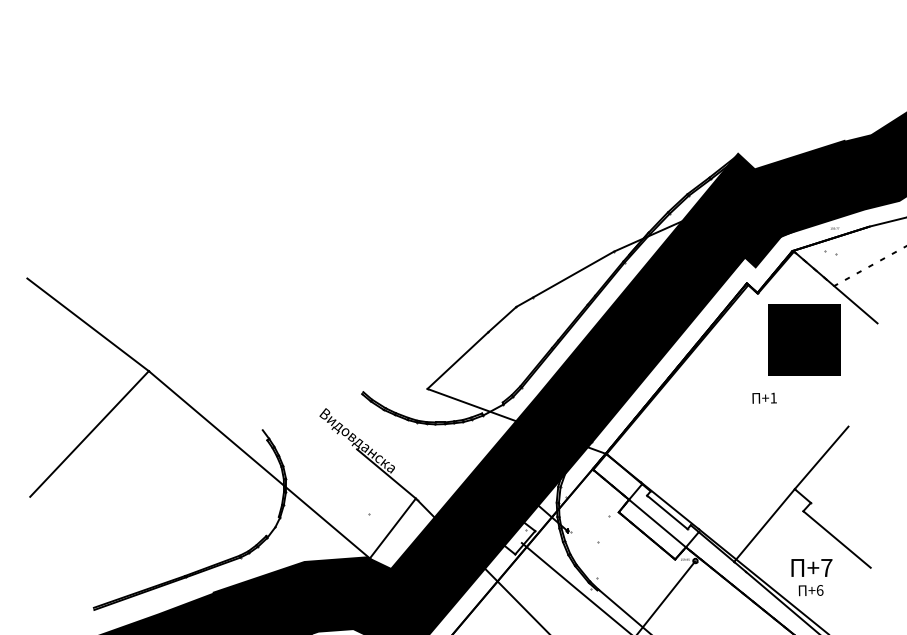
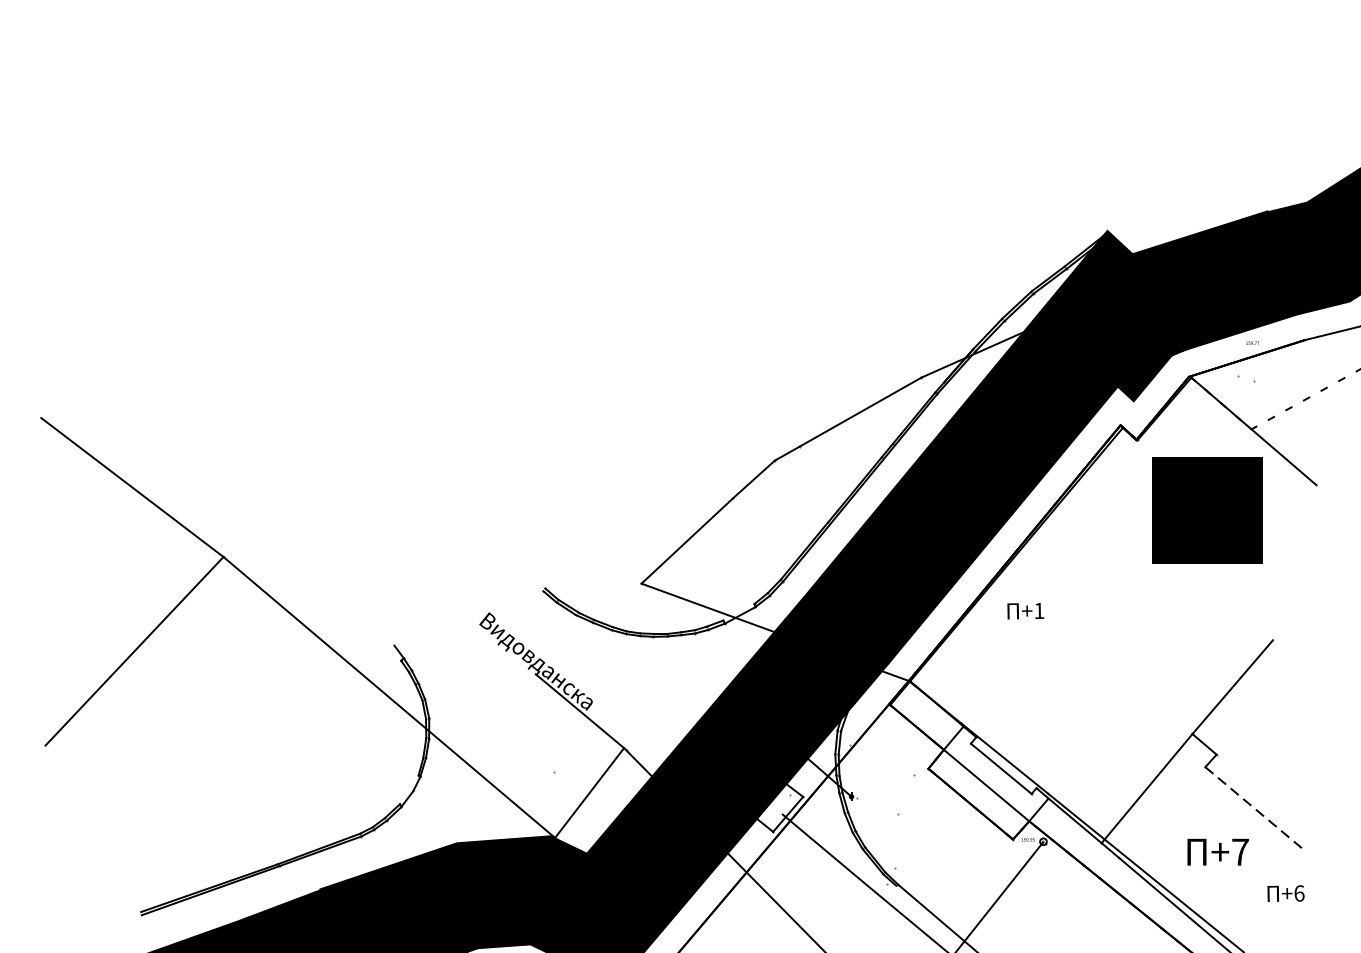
text: (764, 397) -> (1025, 610), moved
line: (837, 539) -> (1256, 809), solid -> dashed
text: (810, 590) -> (1285, 893), moved

